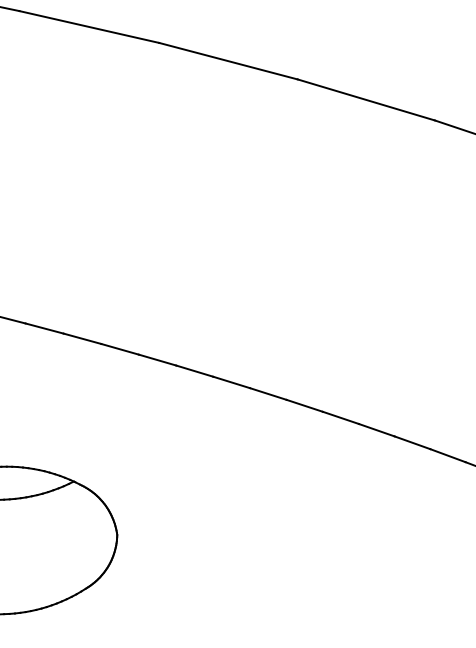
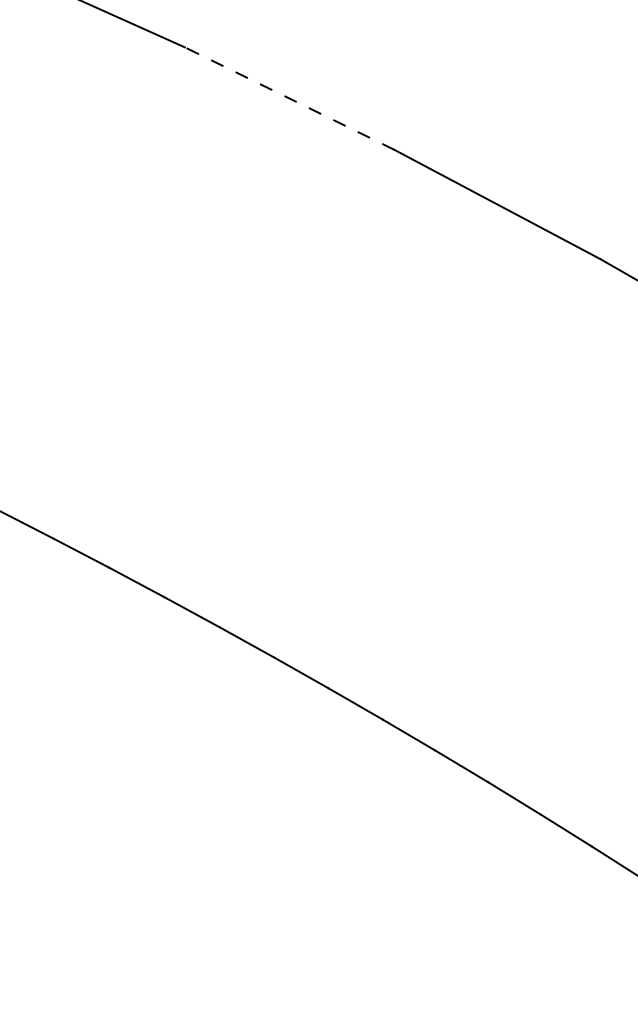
line: (228, 61) -> (289, 99), solid -> dashed

